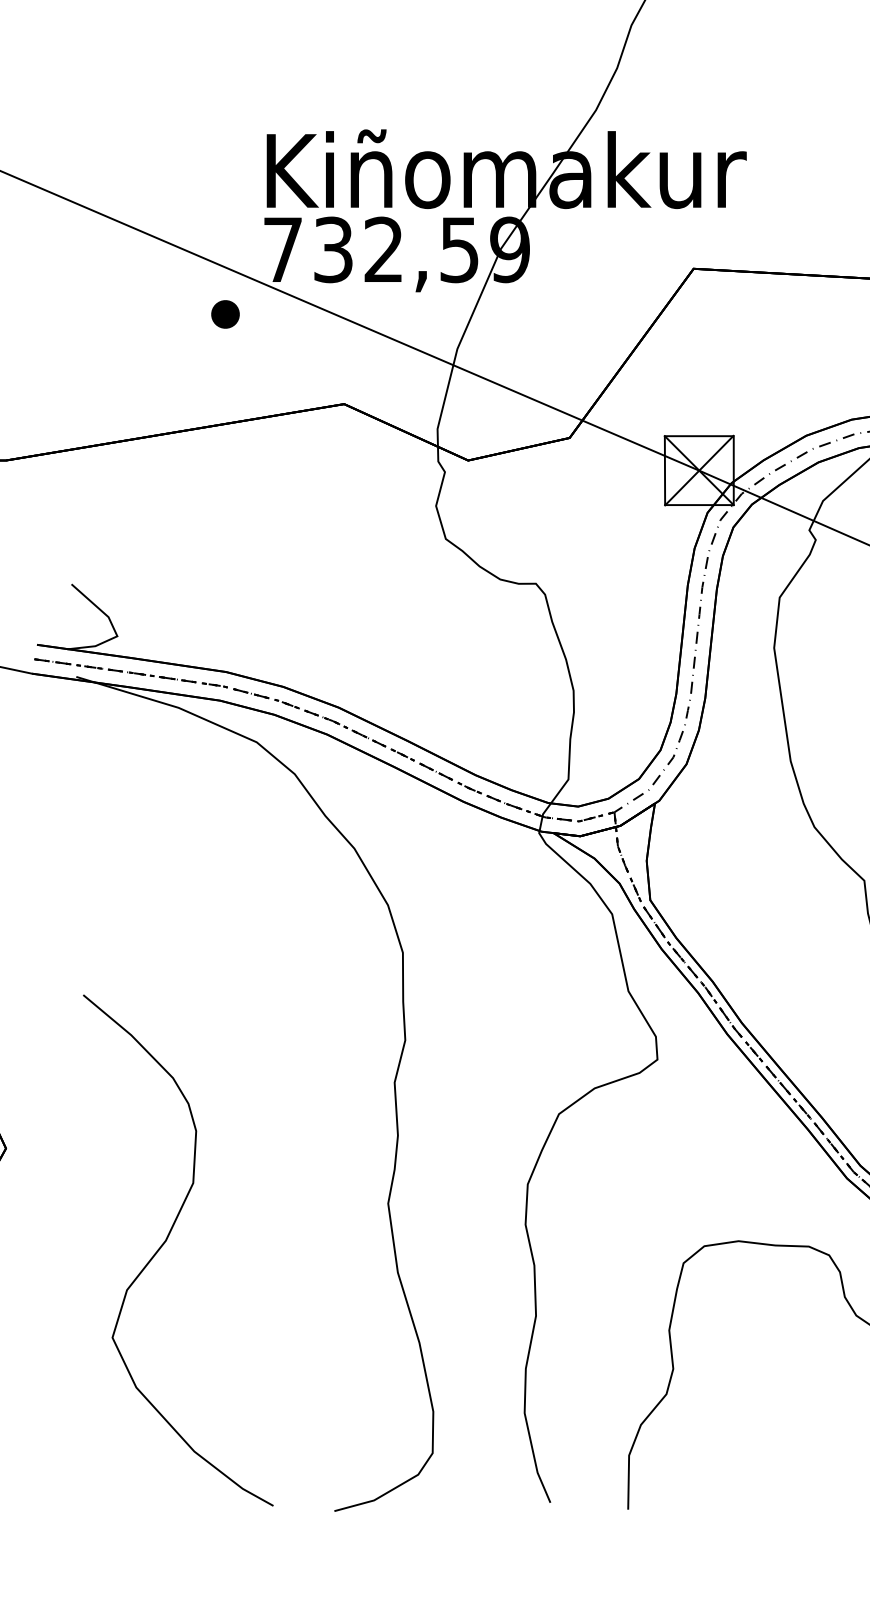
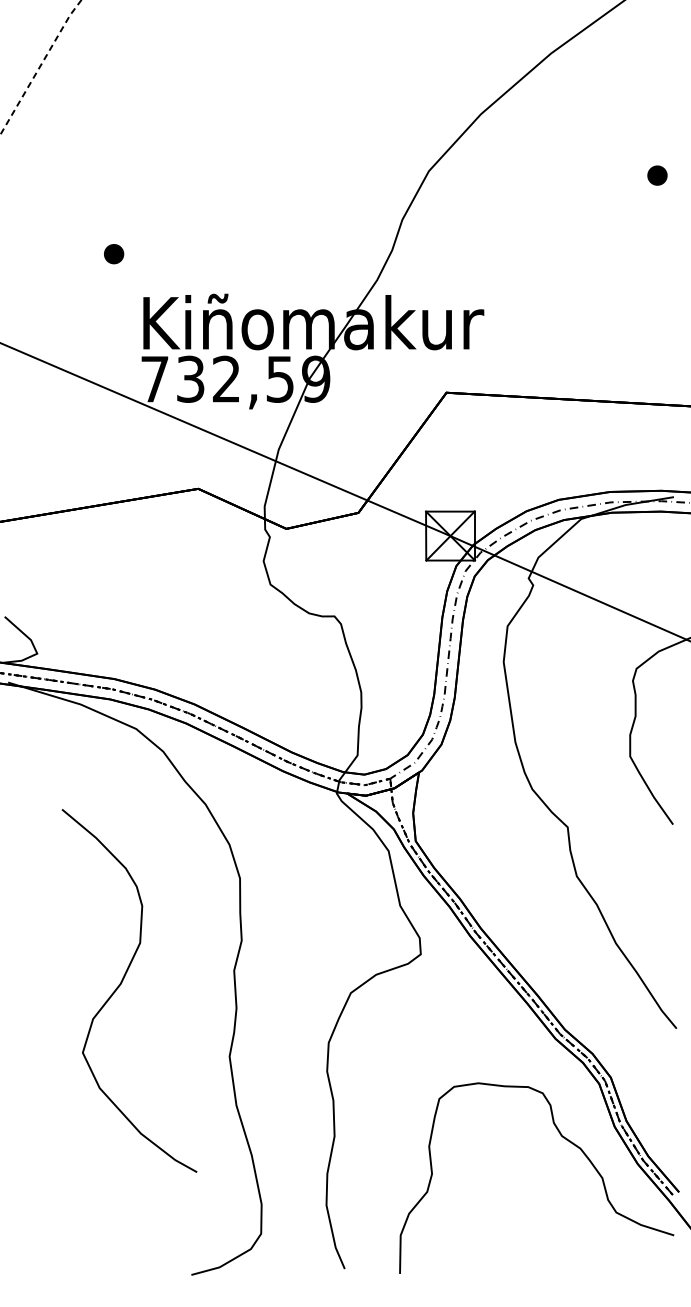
part: (226, 314) -> (114, 254), moved
curve: (166, 1241) -> (121, 984), moved

